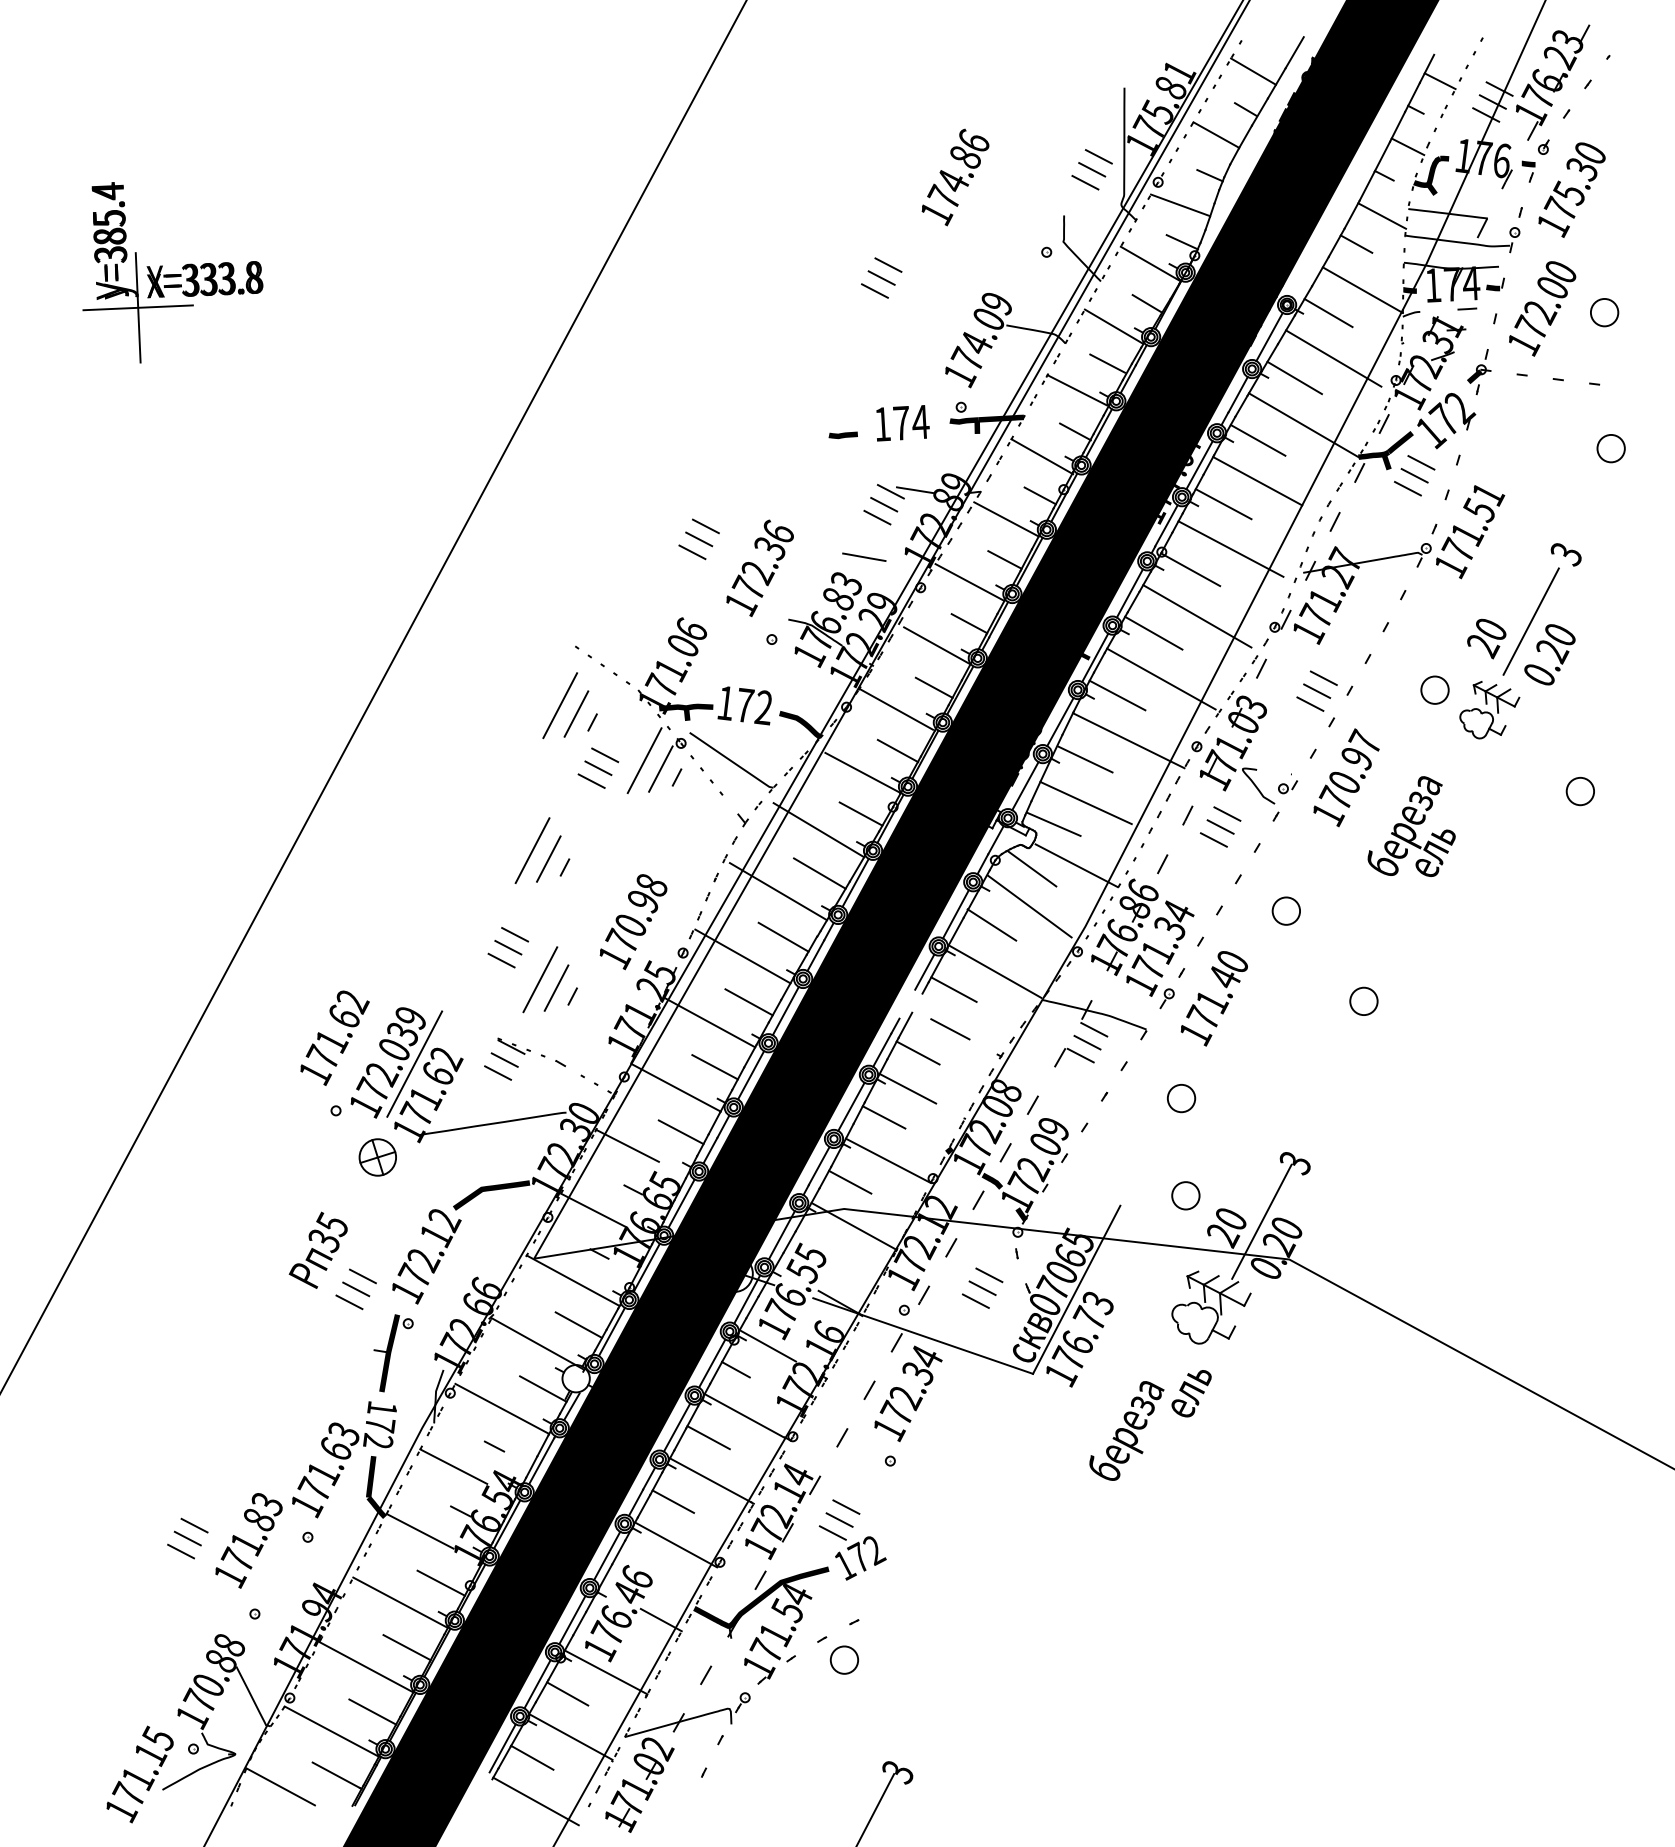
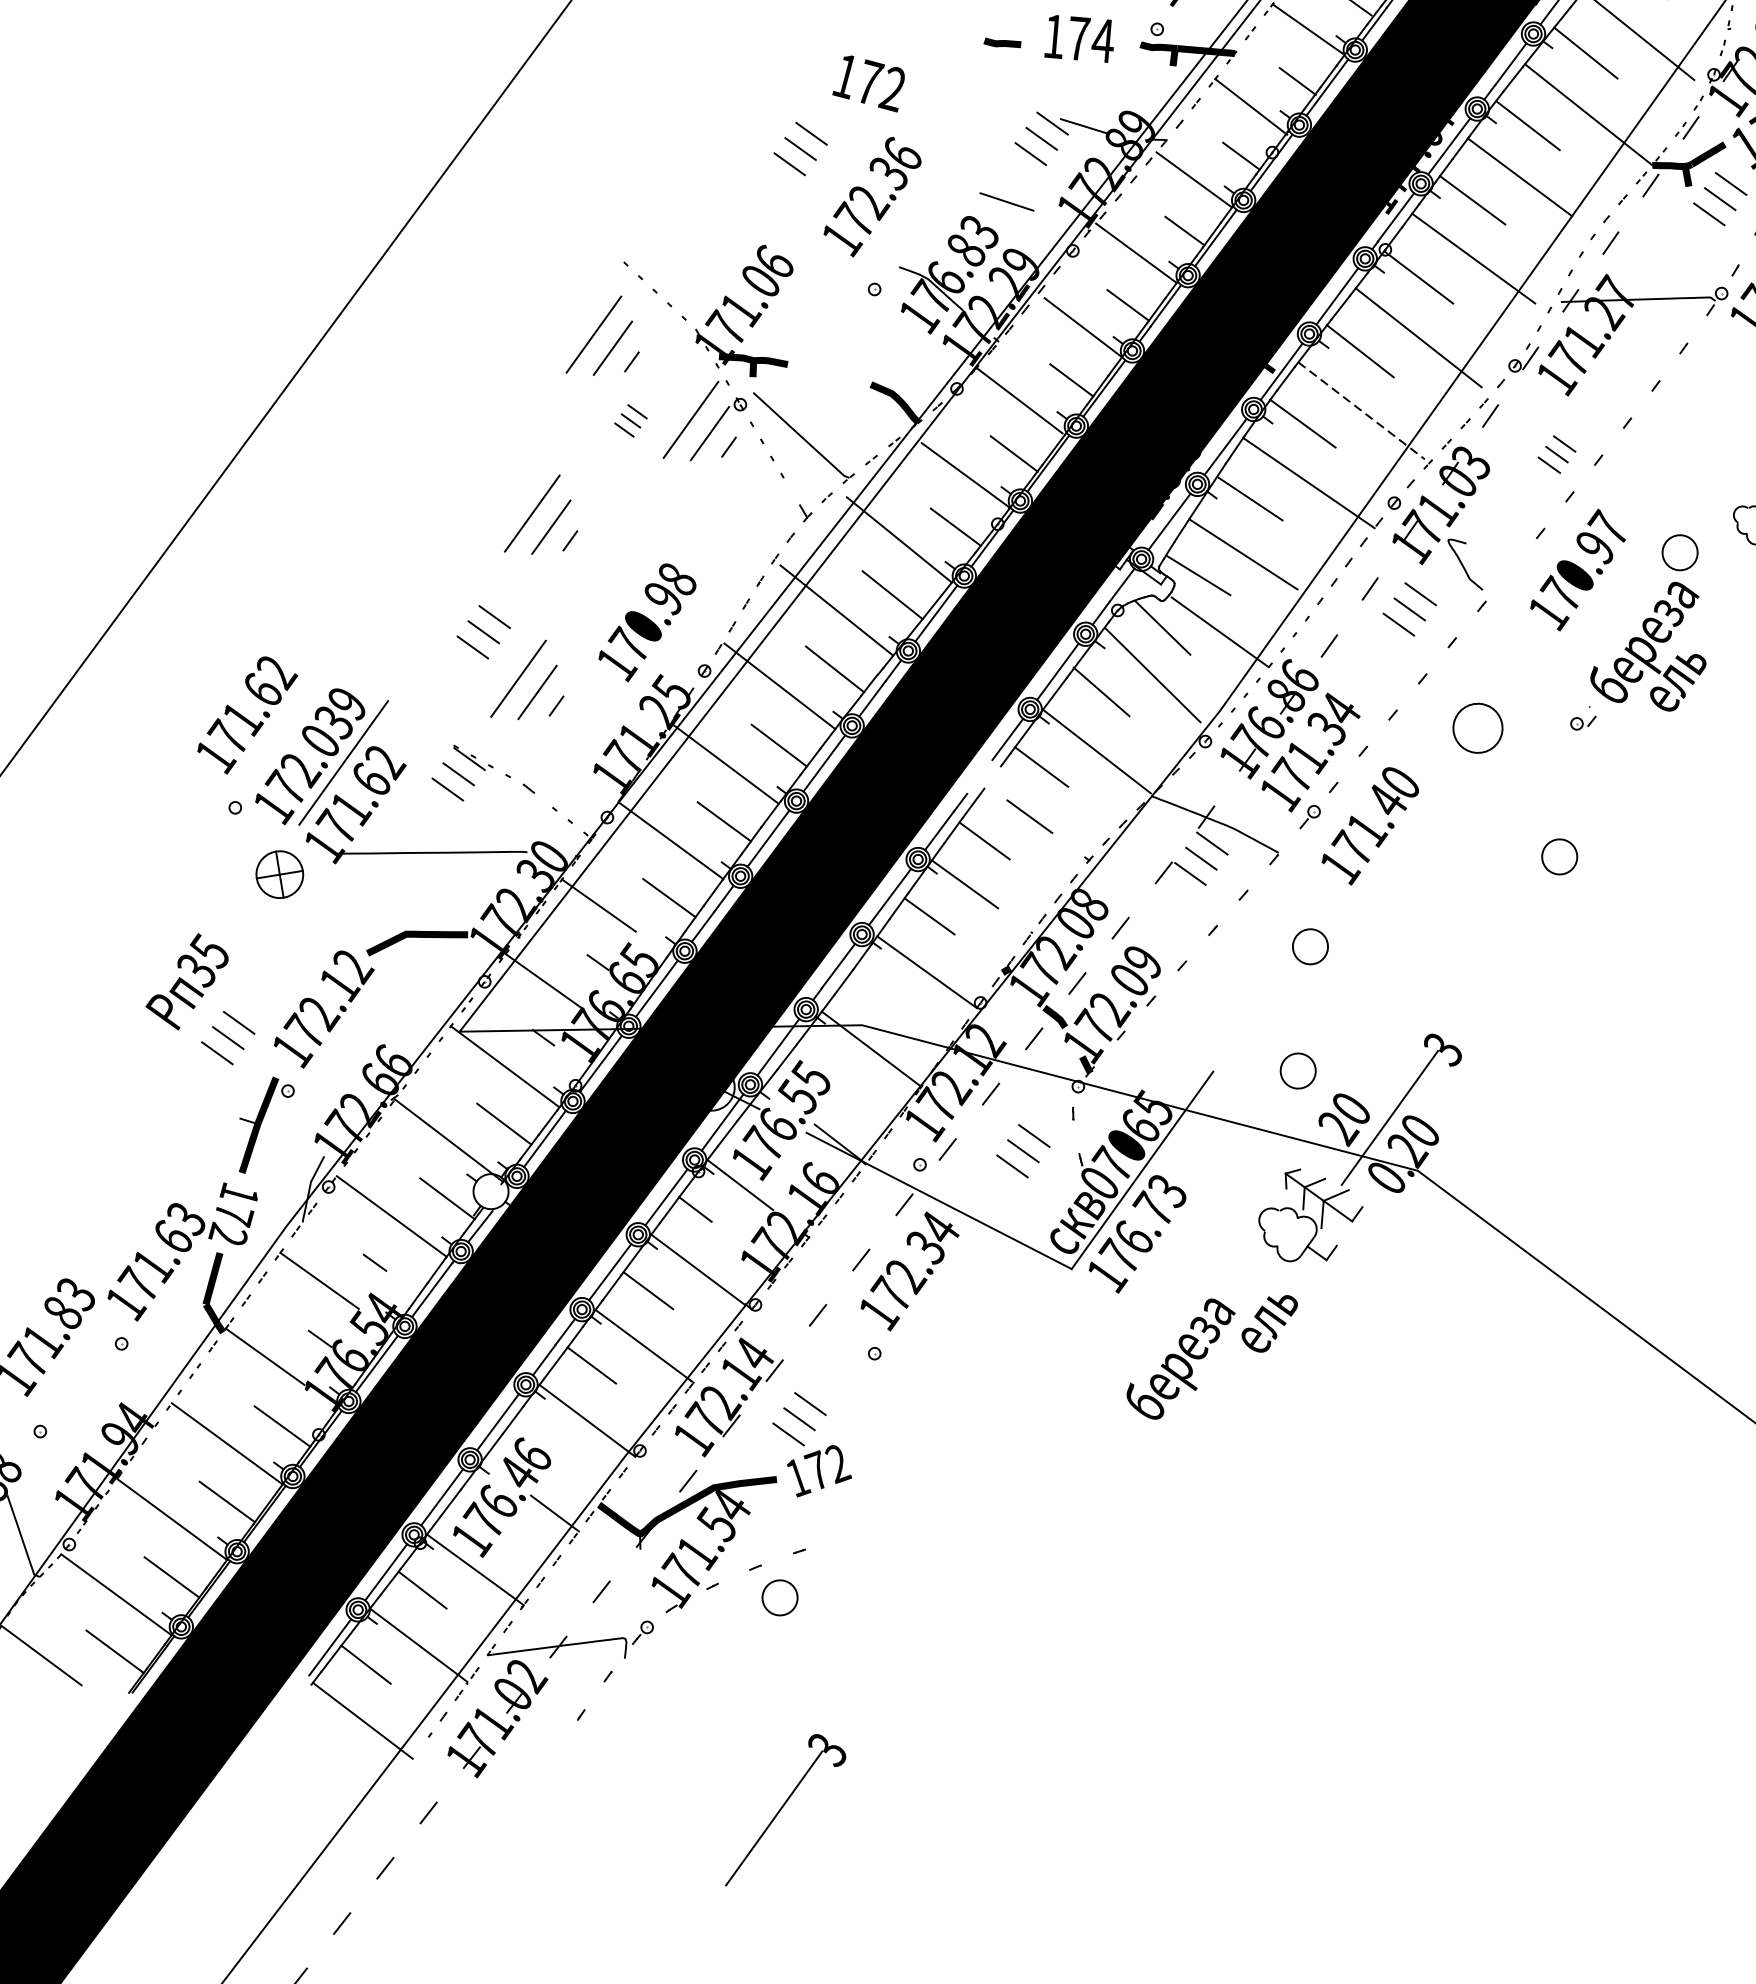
line: (1161, 679) -> (1361, 411), solid -> dashed
part: (1434, 689) -> (1679, 551), moved
part: (1316, 690) -> (1556, 453), size x0.7
text: (744, 705) -> (868, 82), moved
part: (598, 767) -> (631, 420), size x0.6
part: (1287, 783) -> (1583, 717), moved
part: (1285, 910) -> (1476, 727), size x1.4
line: (850, 1181) -> (875, 991), removed

